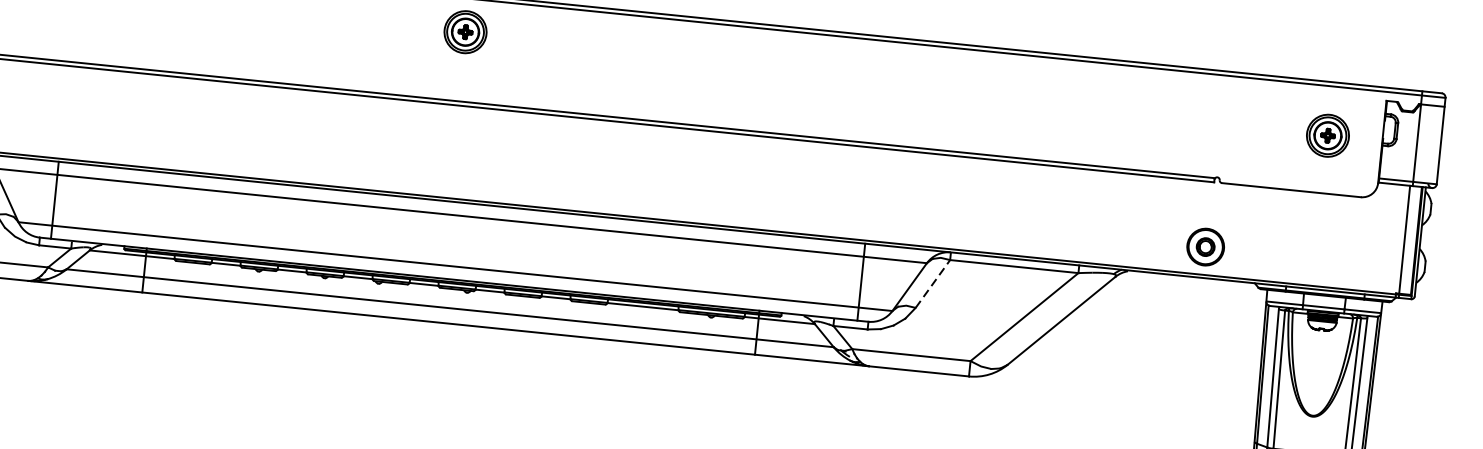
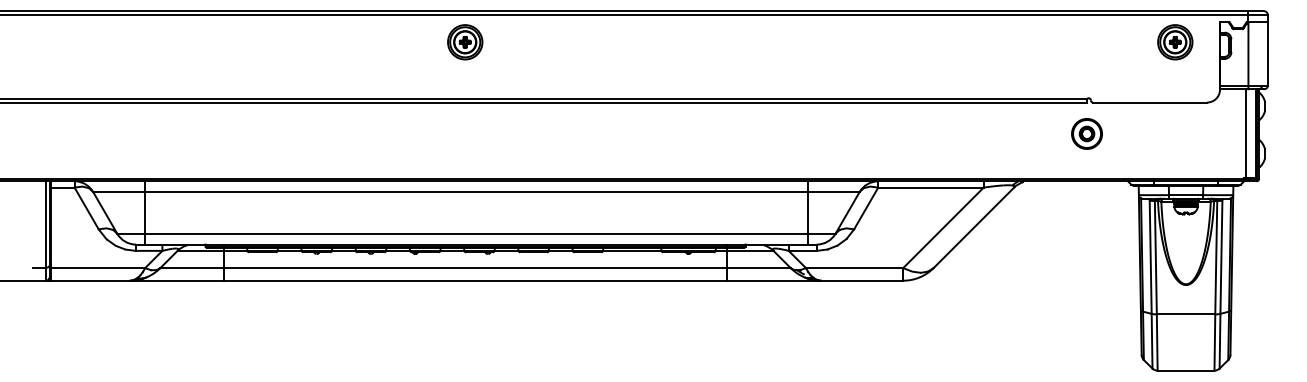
part: (1328, 136) -> (1175, 42), moved
part: (1205, 246) -> (1086, 133), moved
line: (933, 284) -> (866, 208), dashed -> solid

